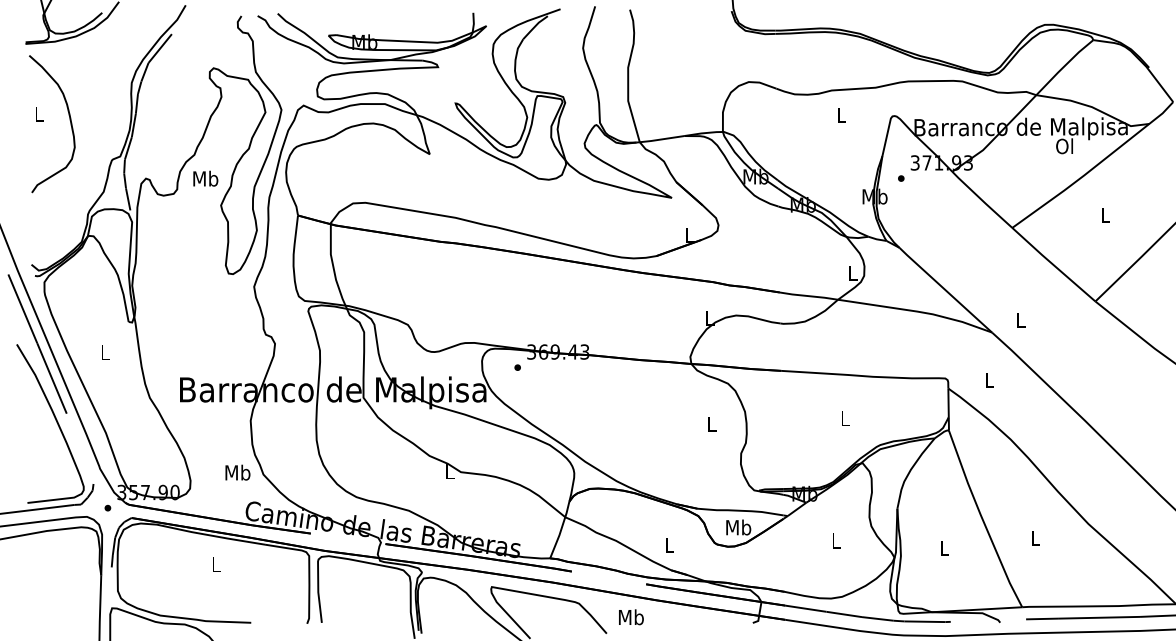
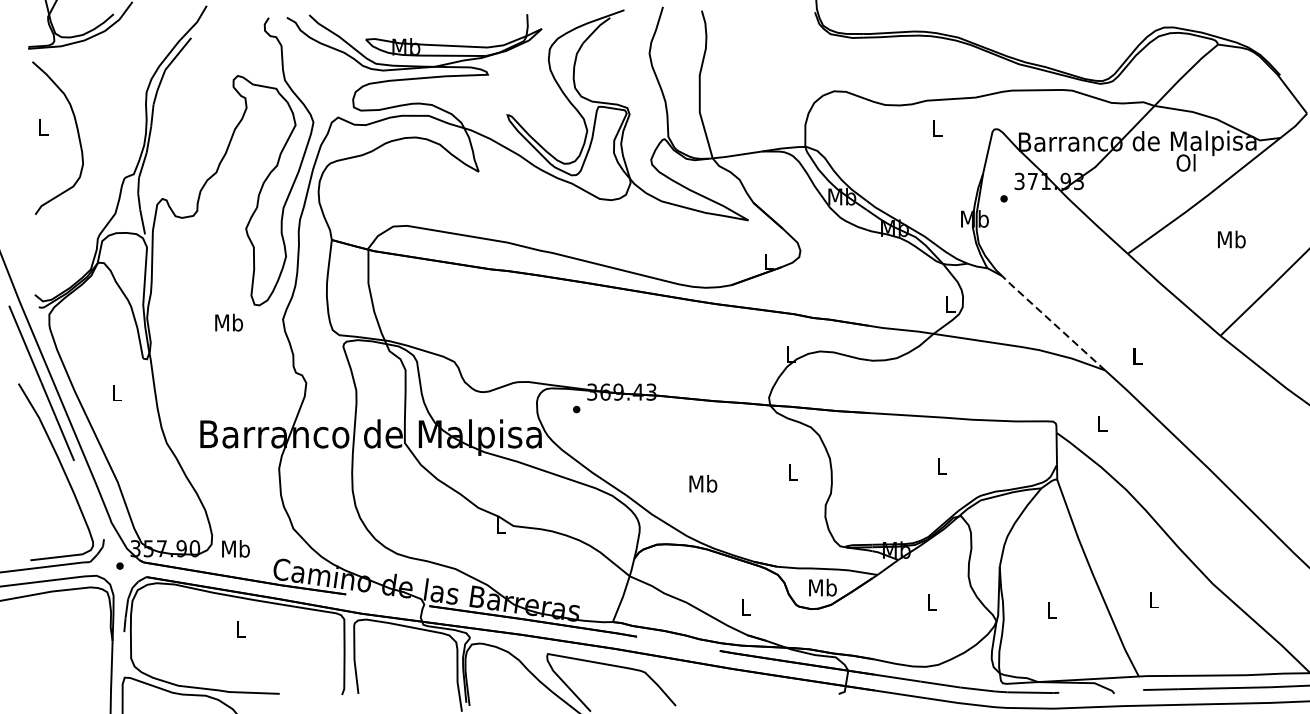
text: (205, 178) -> (228, 322), moved
text: (1105, 214) -> (1231, 238), L -> Mb
line: (944, 289) -> (1052, 322), solid -> dashed
text: (237, 472) -> (235, 548), moved
text: (631, 617) -> (703, 484), moved

